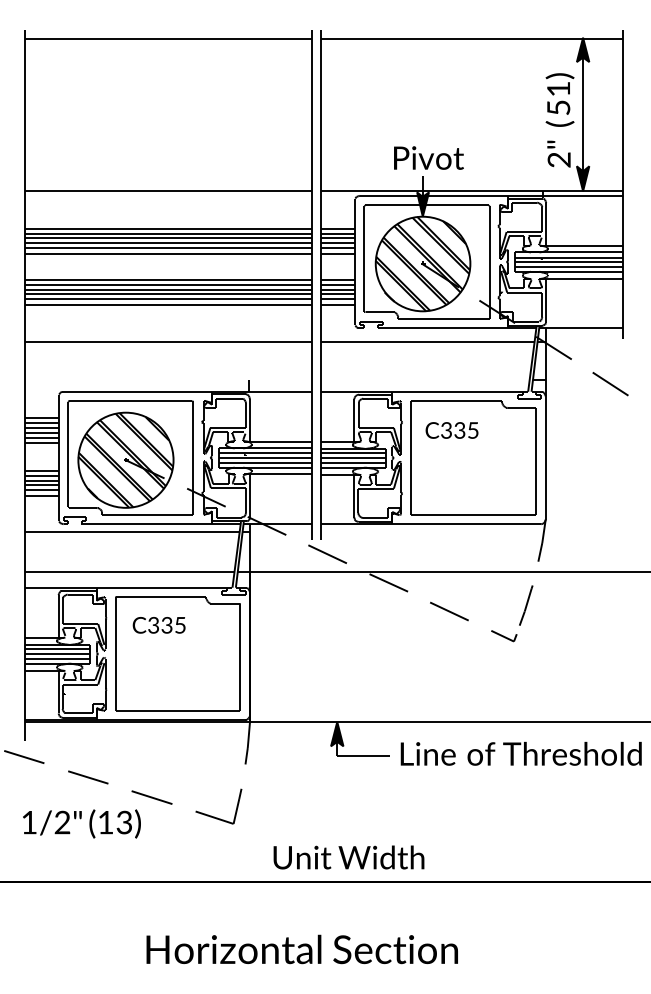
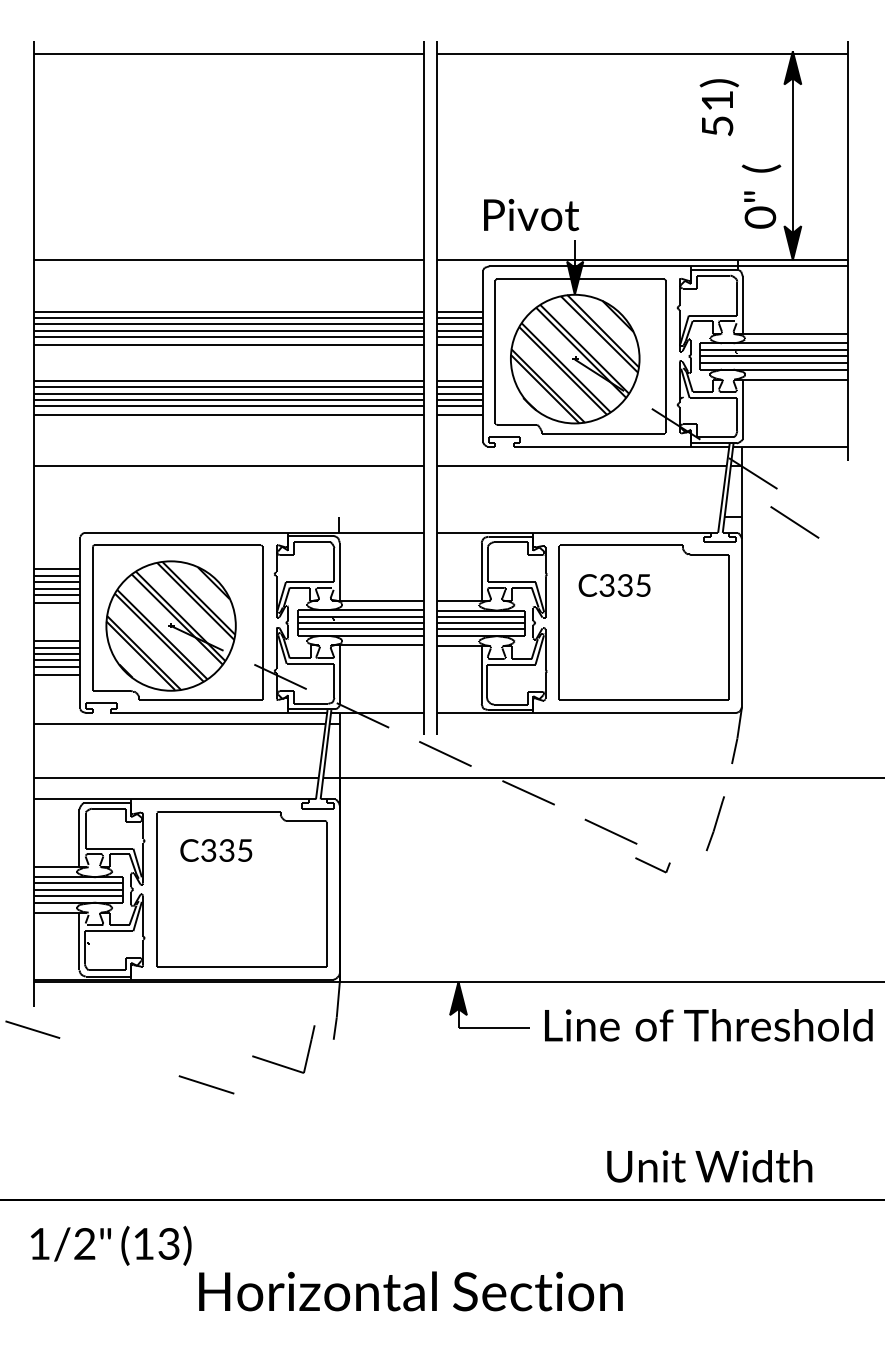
text: (559, 93) -> (718, 106), moved
text: (428, 157) -> (530, 214), moved
text: (559, 159) -> (760, 216), 2 -> 0
line: (610, 384) -> (794, 522), moved
part: (504, 636) -> (653, 865), moved
line: (88, 777) -> (120, 1057), removed
part: (214, 816) -> (277, 1062), moved
text: (81, 823) -> (110, 1245), moved
text: (348, 857) -> (709, 1166), moved

